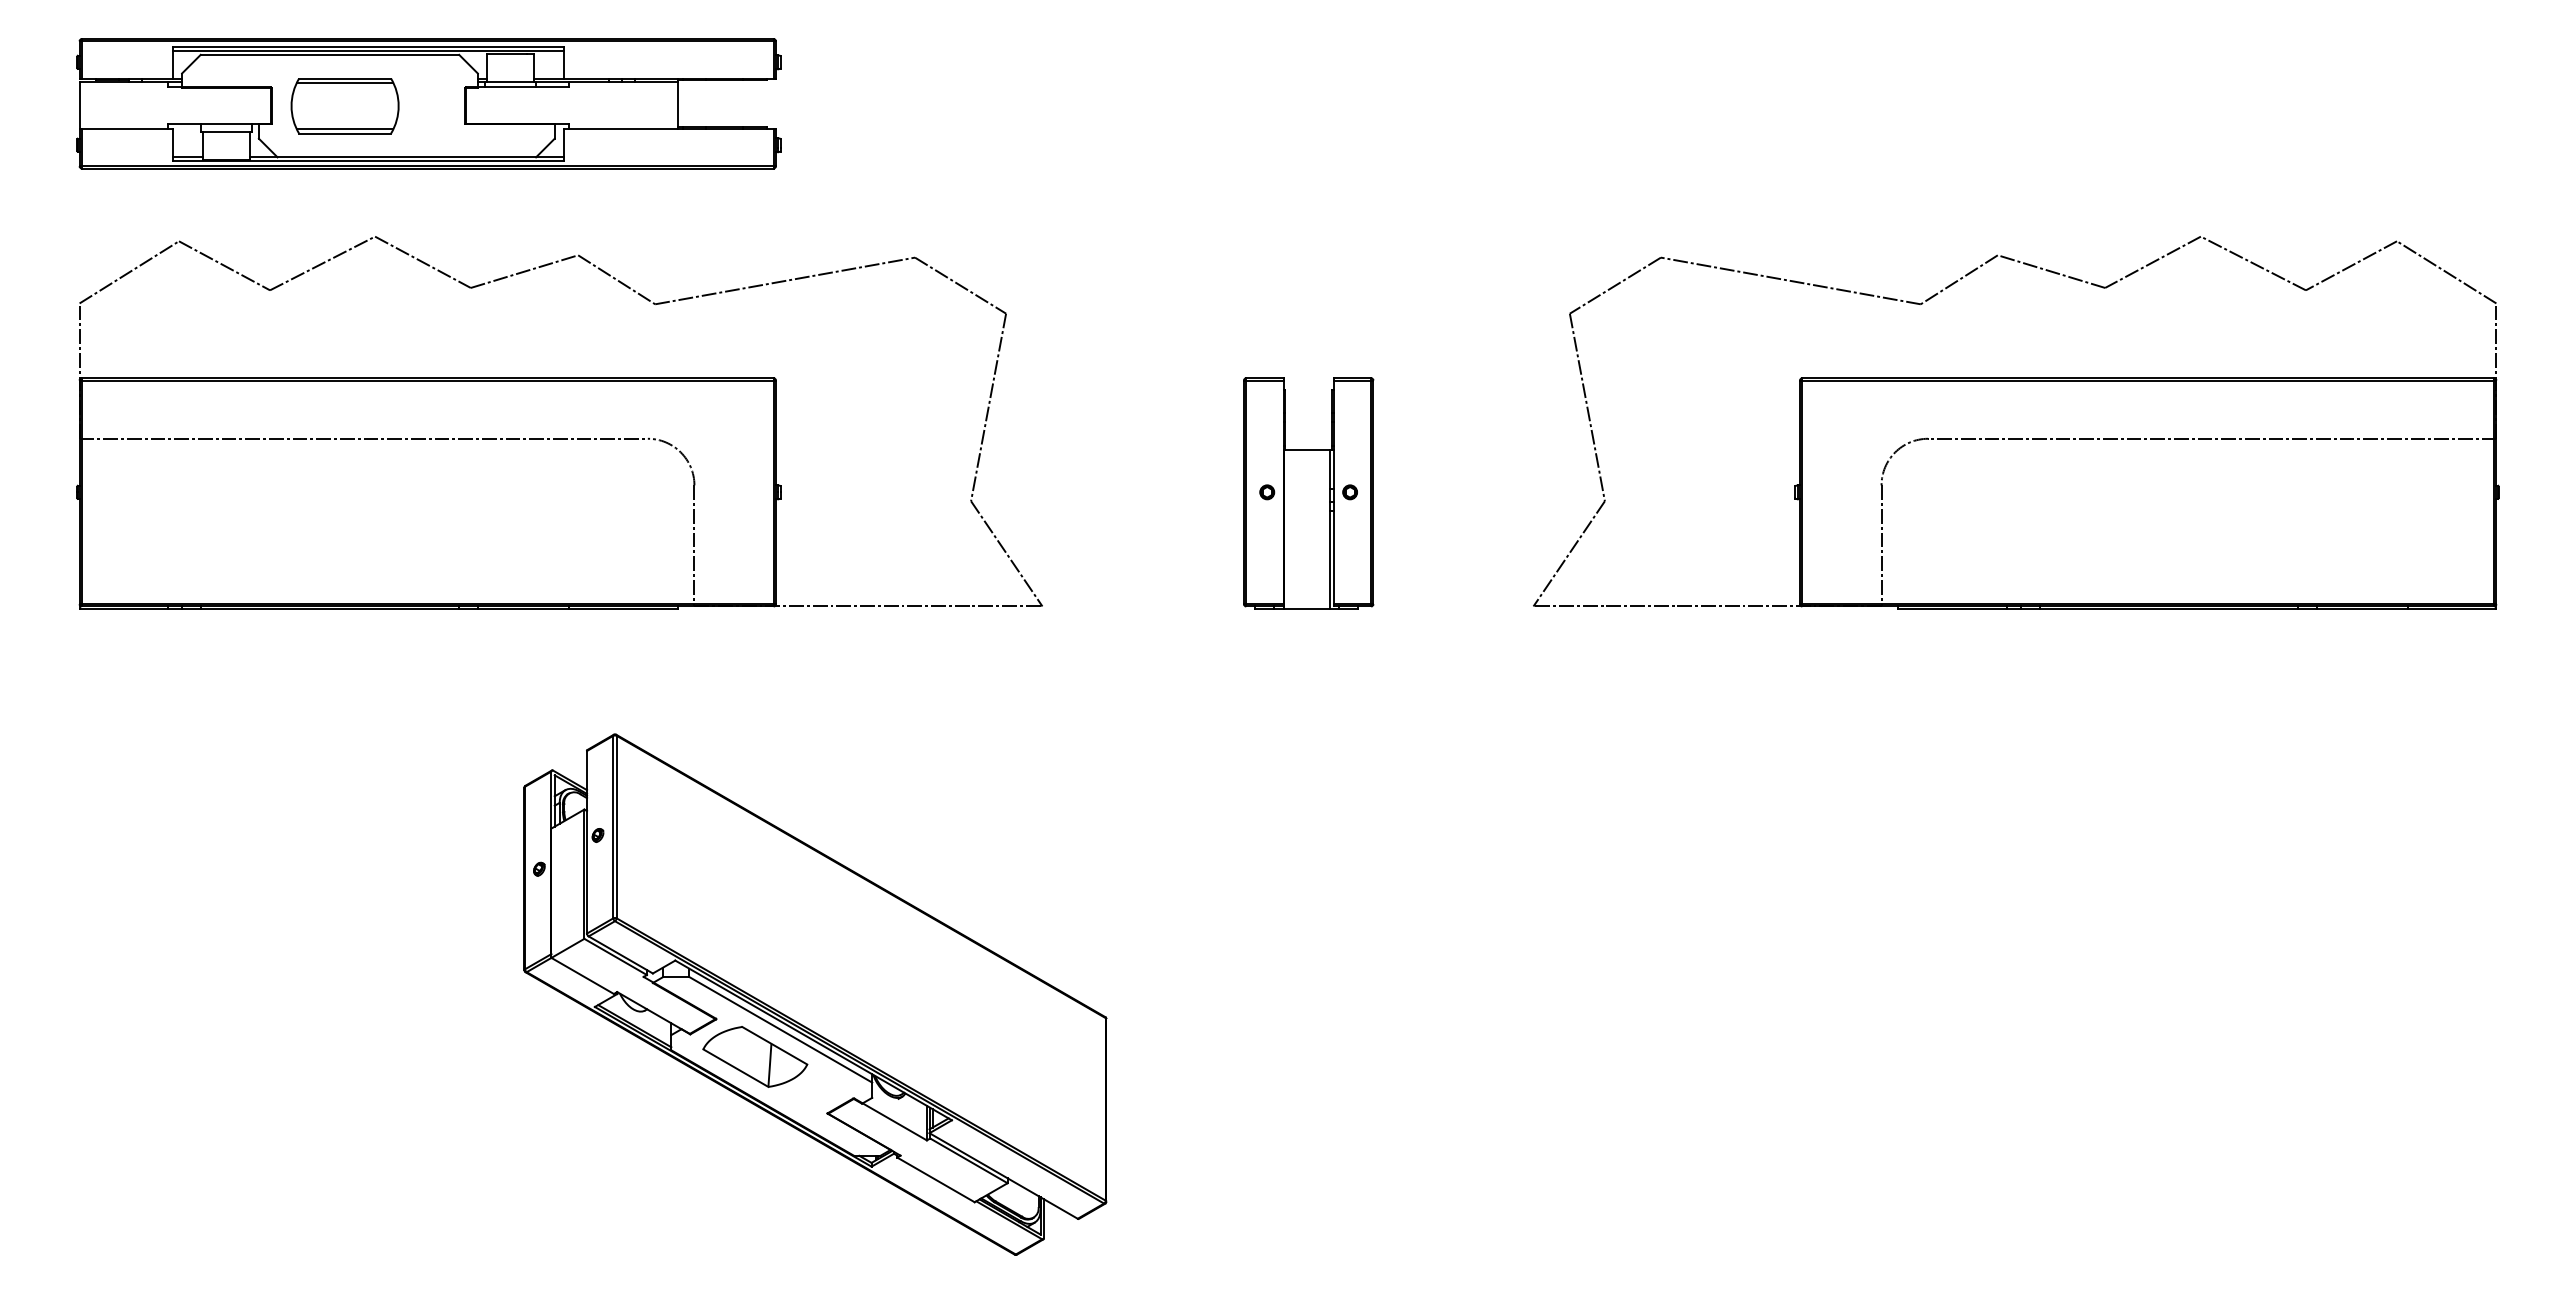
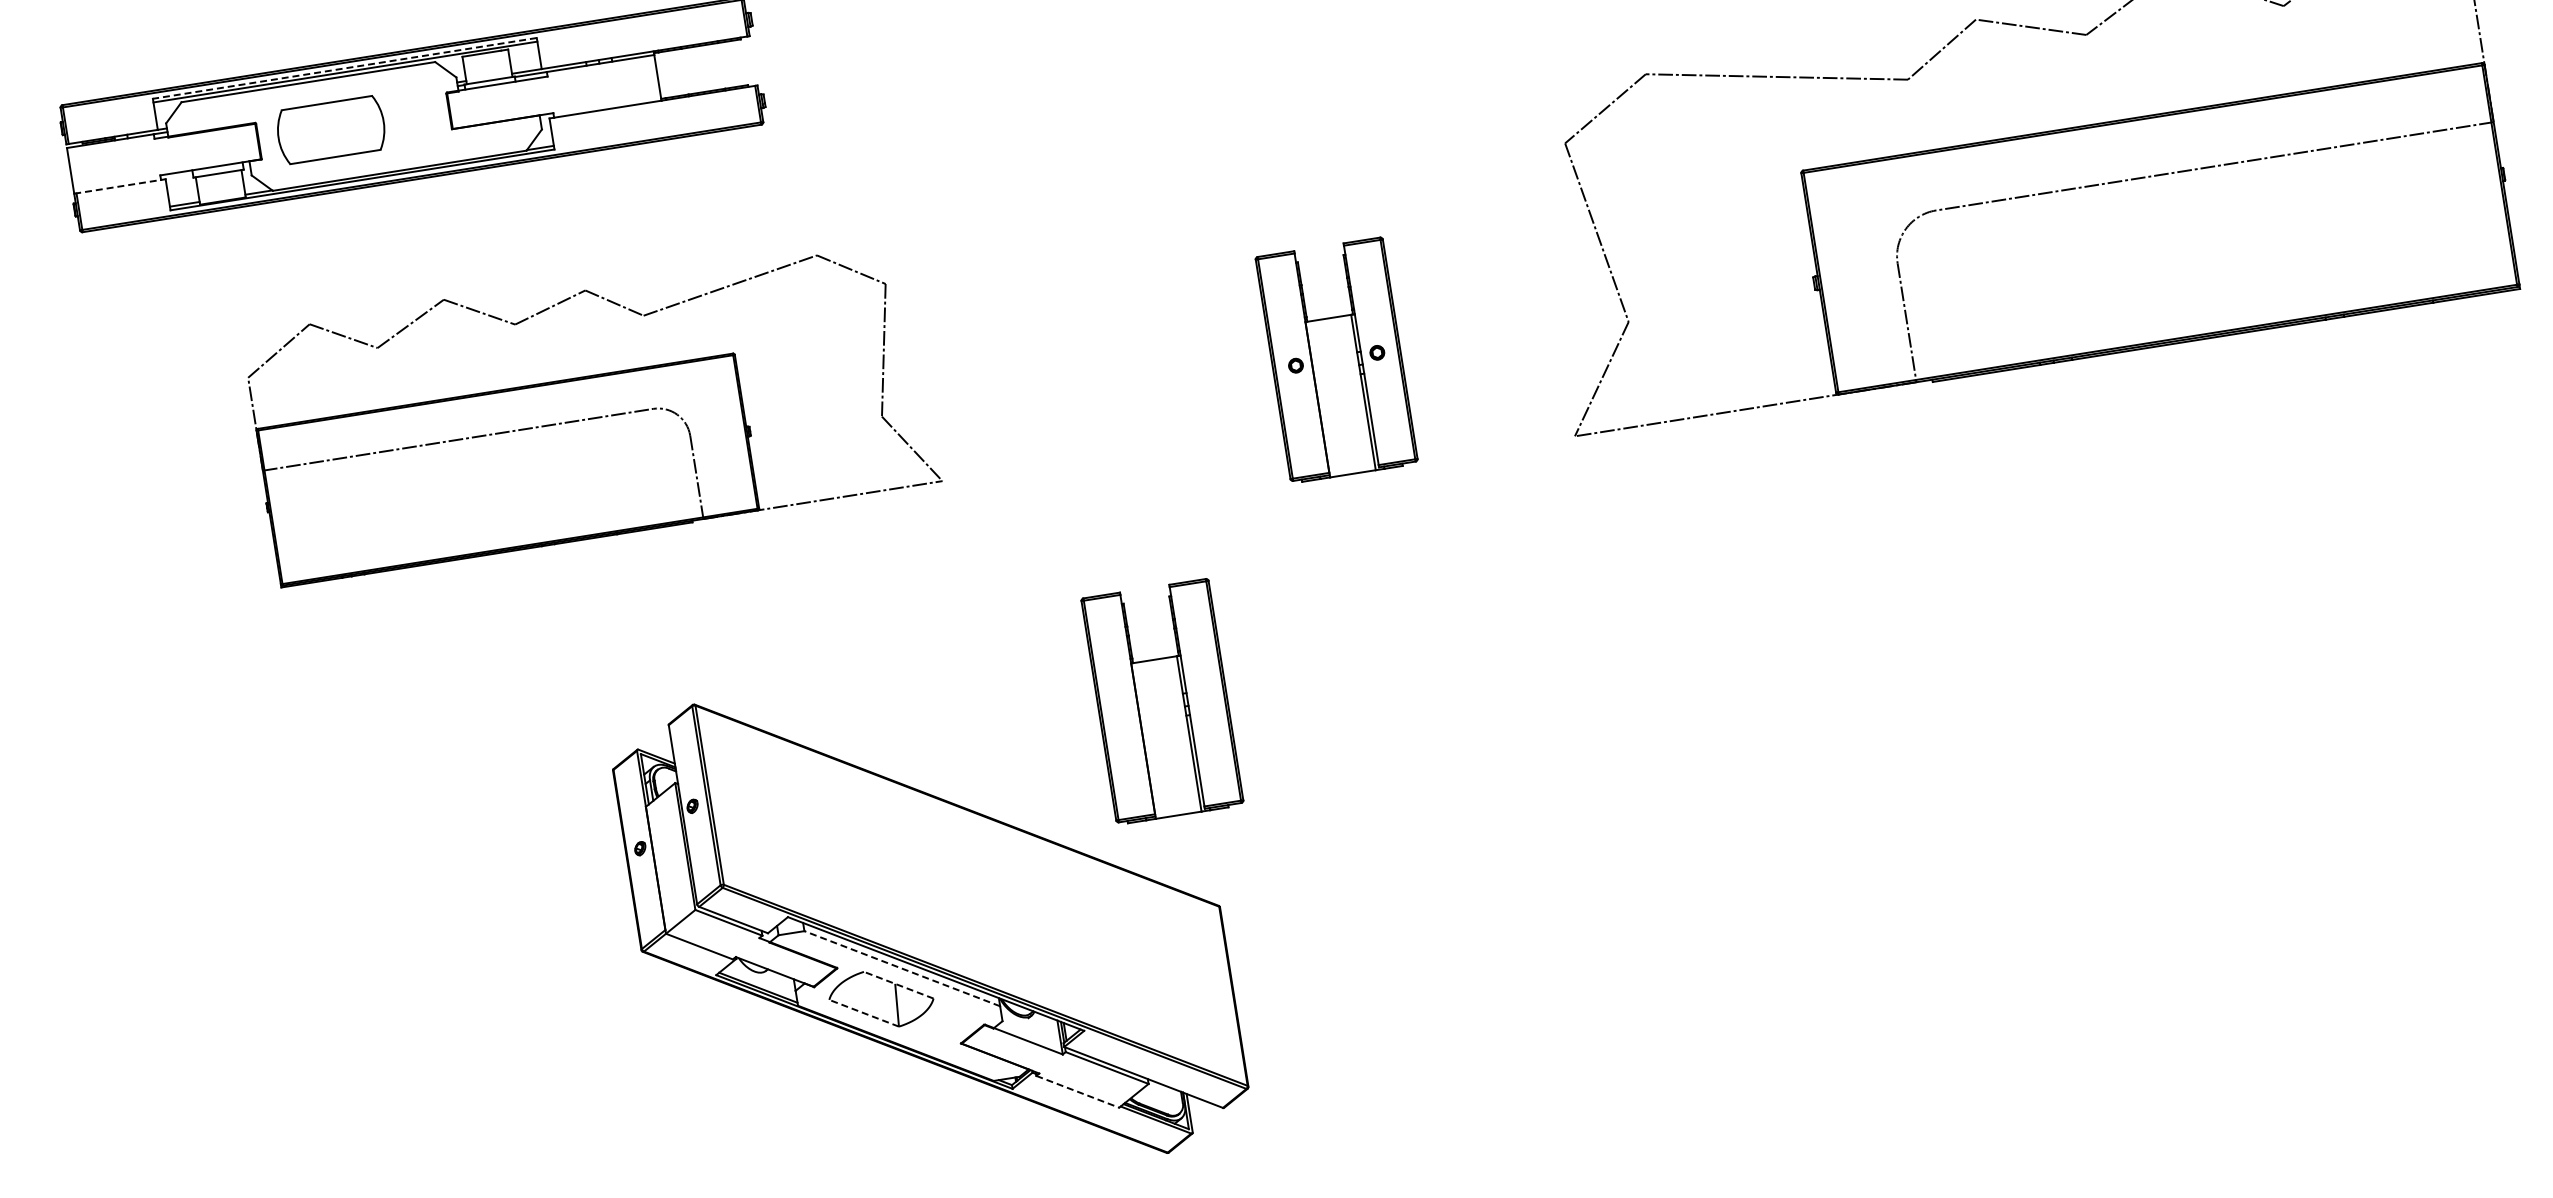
line: (368, 46) -> (344, 67), solid -> dashed
line: (344, 83) -> (327, 107), removed
line: (124, 128) -> (118, 186), solid -> dashed
line: (344, 129) -> (334, 153), removed
part: (559, 422) -> (590, 407), size x0.7
part: (1081, 805) -> (1162, 701), added
line: (780, 1029) -> (901, 968), solid -> dashed
line: (774, 1045) -> (898, 985), solid -> dashed
line: (735, 1068) -> (863, 1013), solid -> dashed
line: (935, 1179) -> (1077, 1091), solid -> dashed

